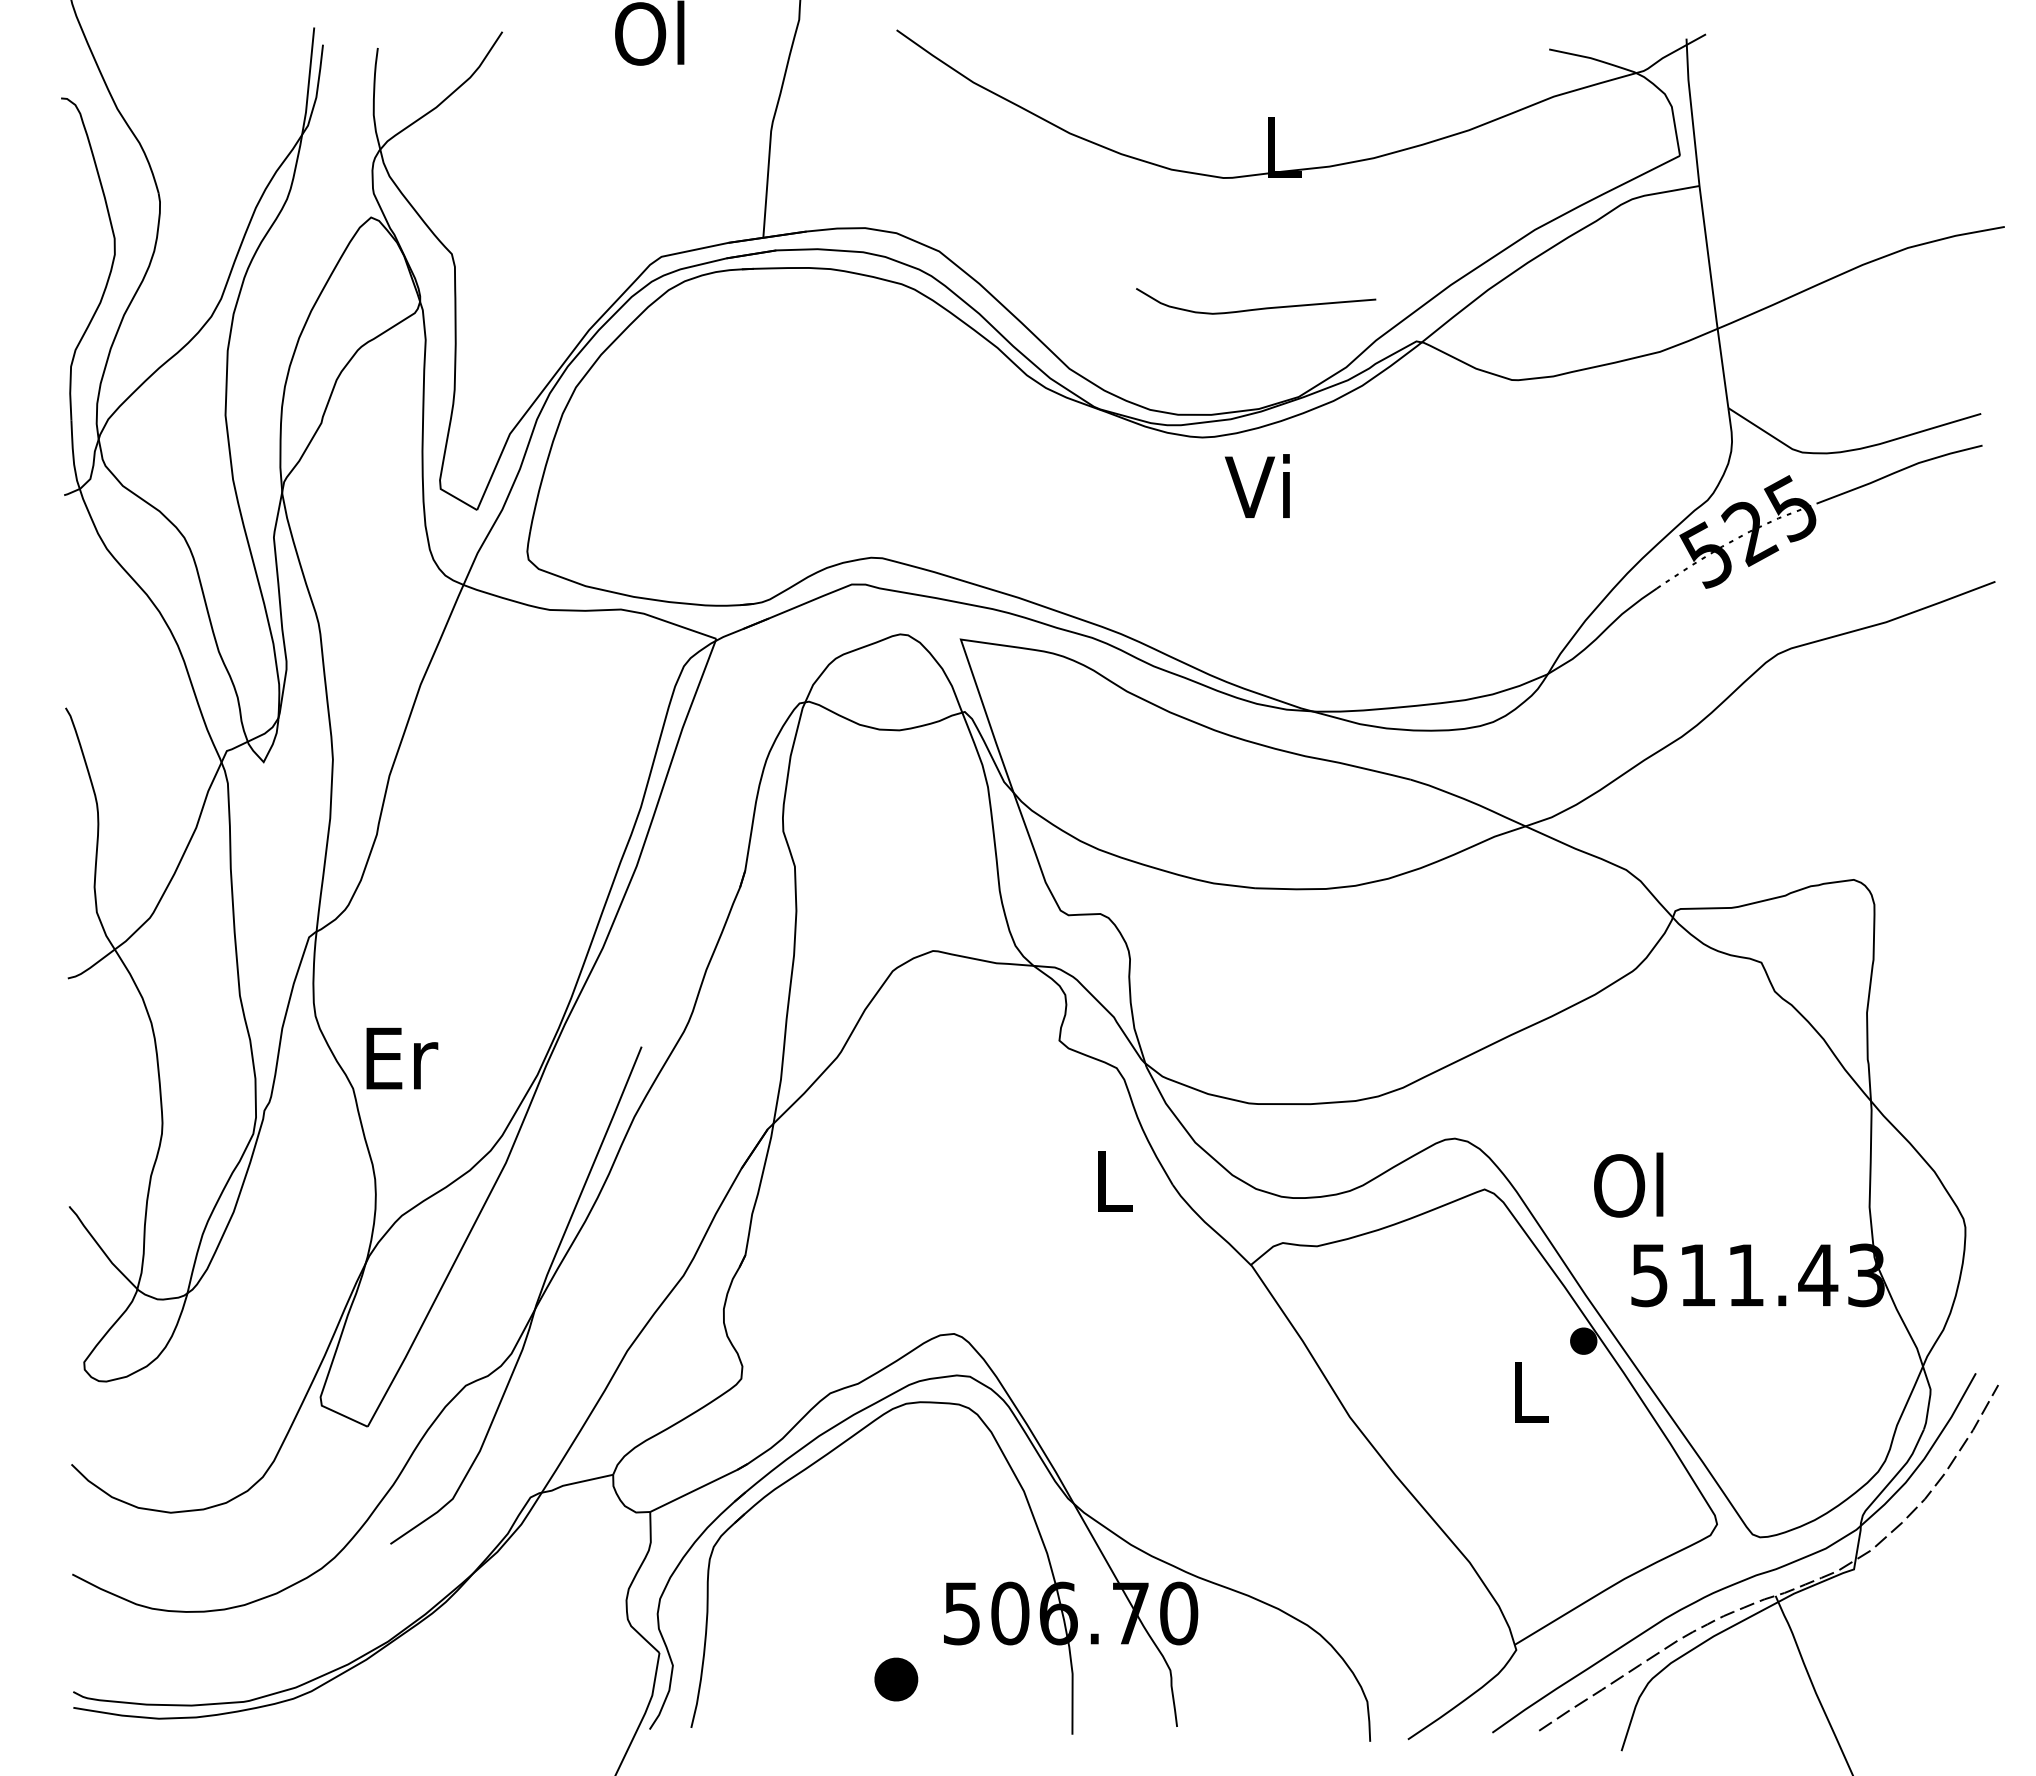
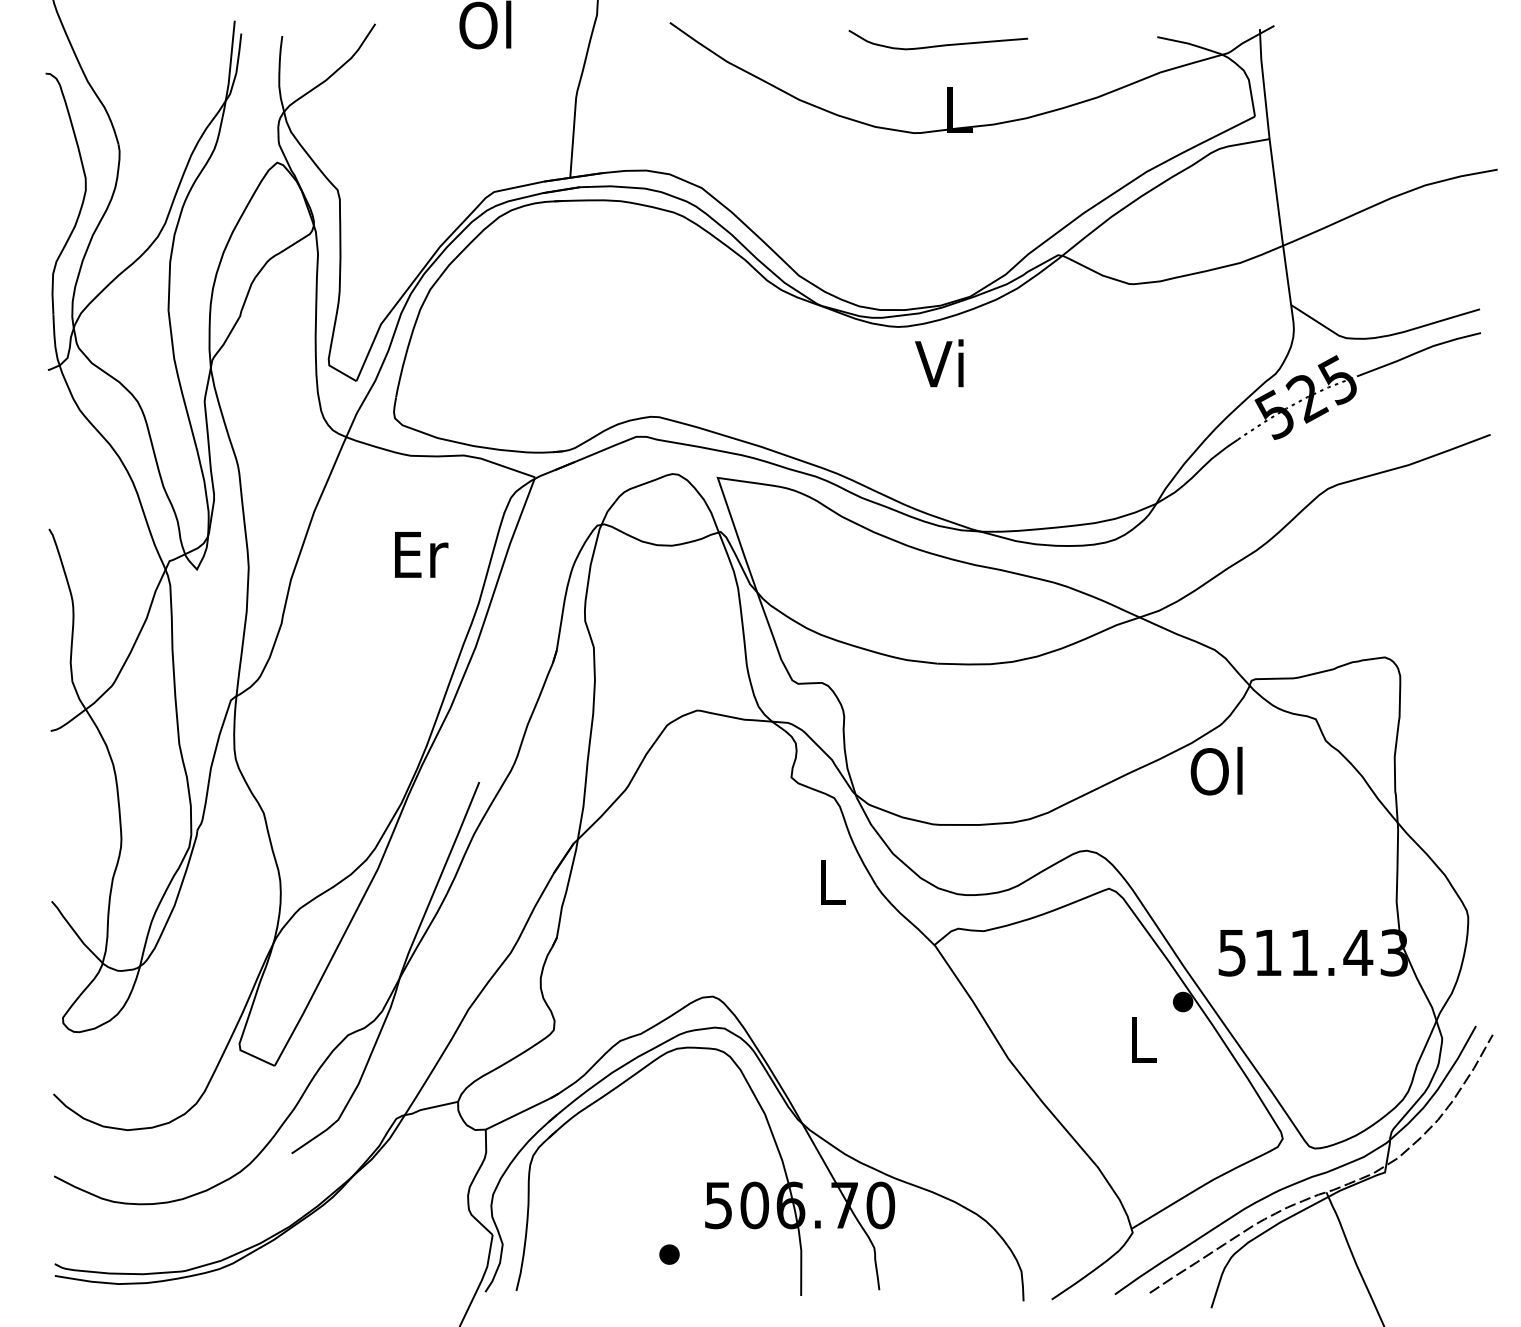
curve: (1256, 308) -> (938, 45), moved
text: (402, 1058) -> (421, 554), moved
text: (1628, 1184) -> (1216, 770), moved
part: (895, 1678) -> (668, 1254), size x0.62

